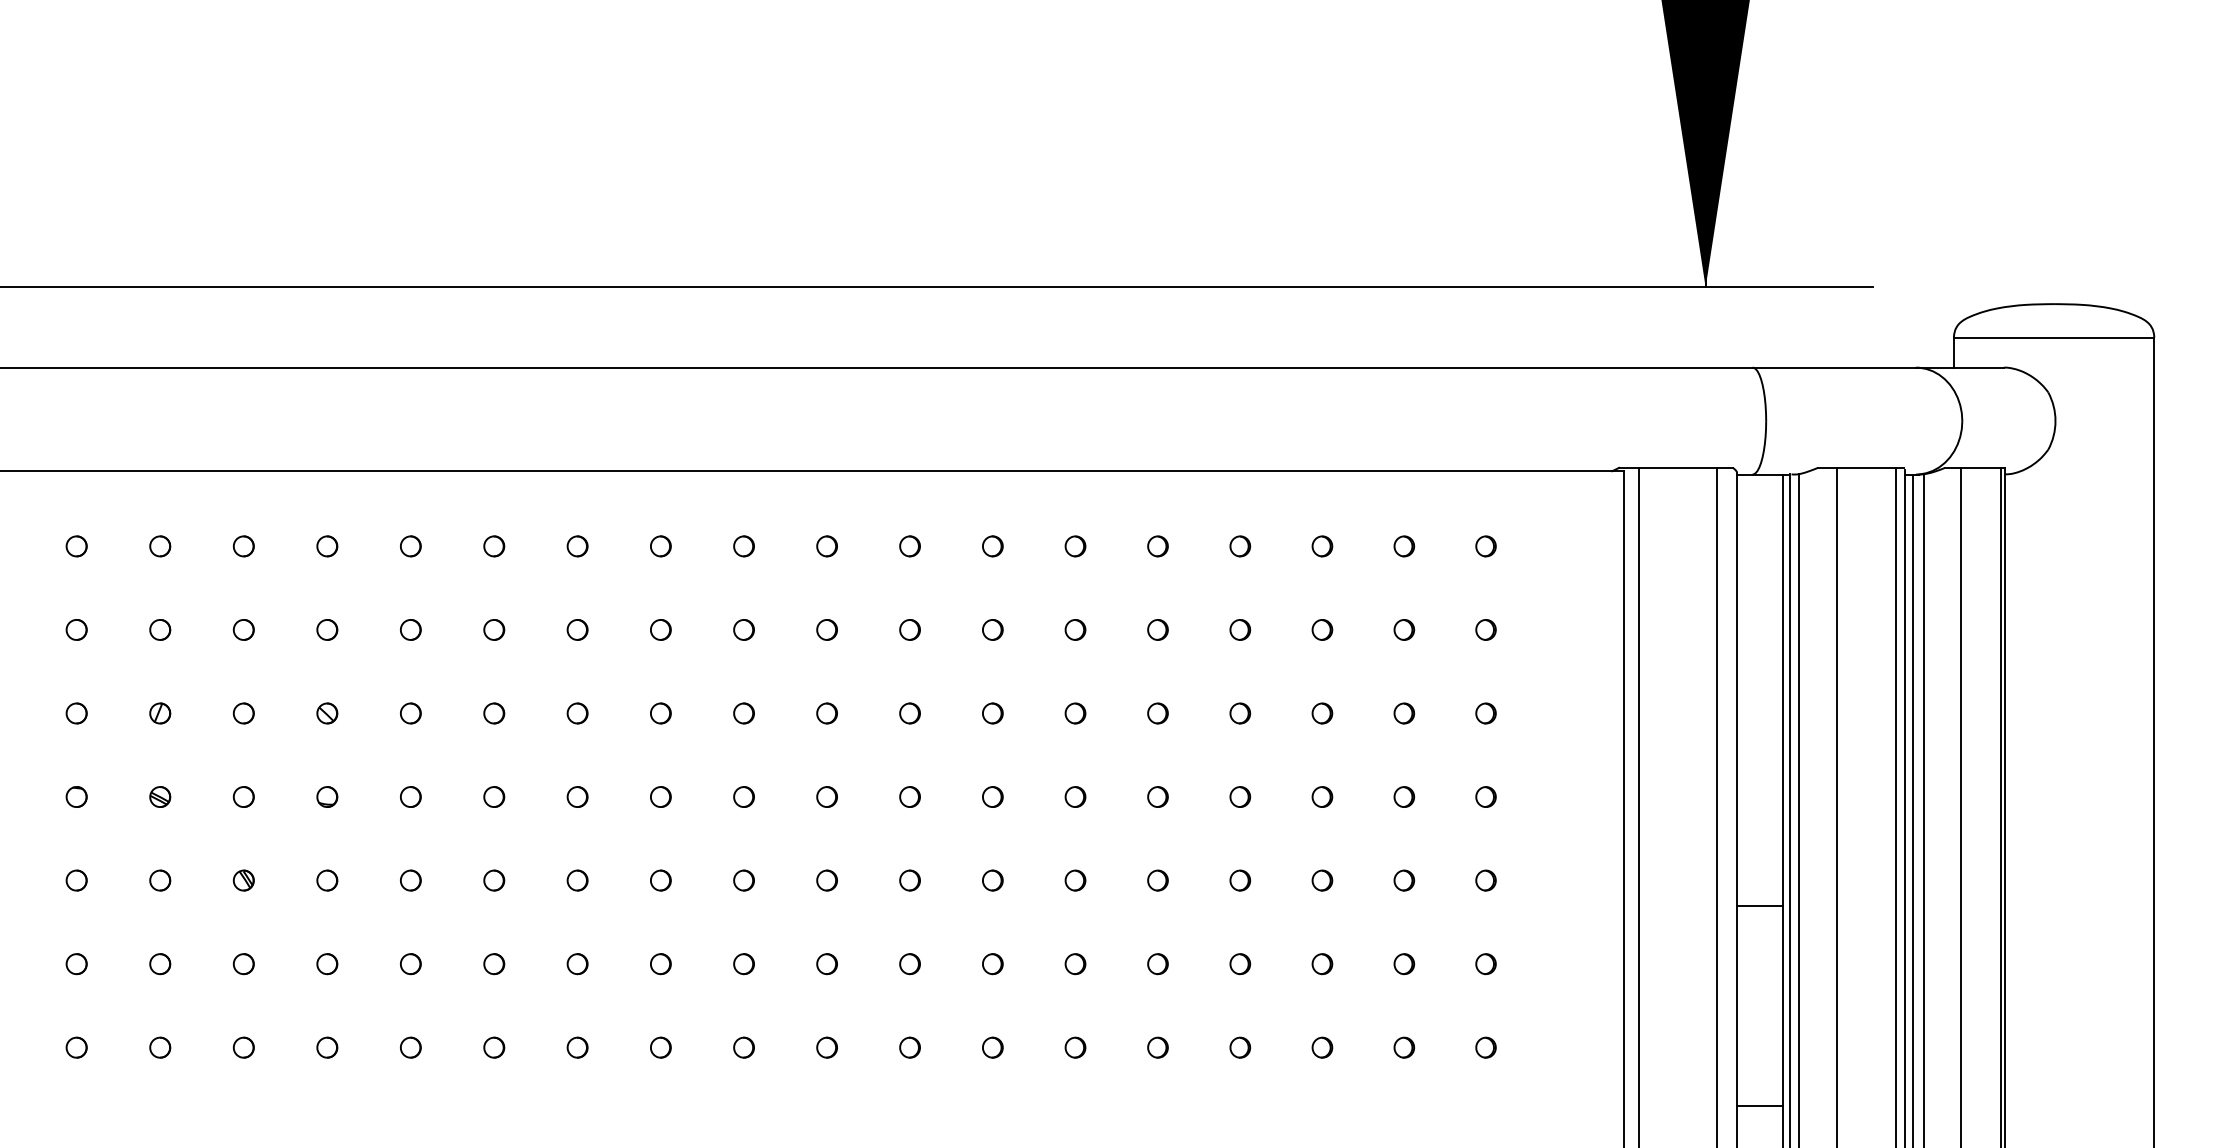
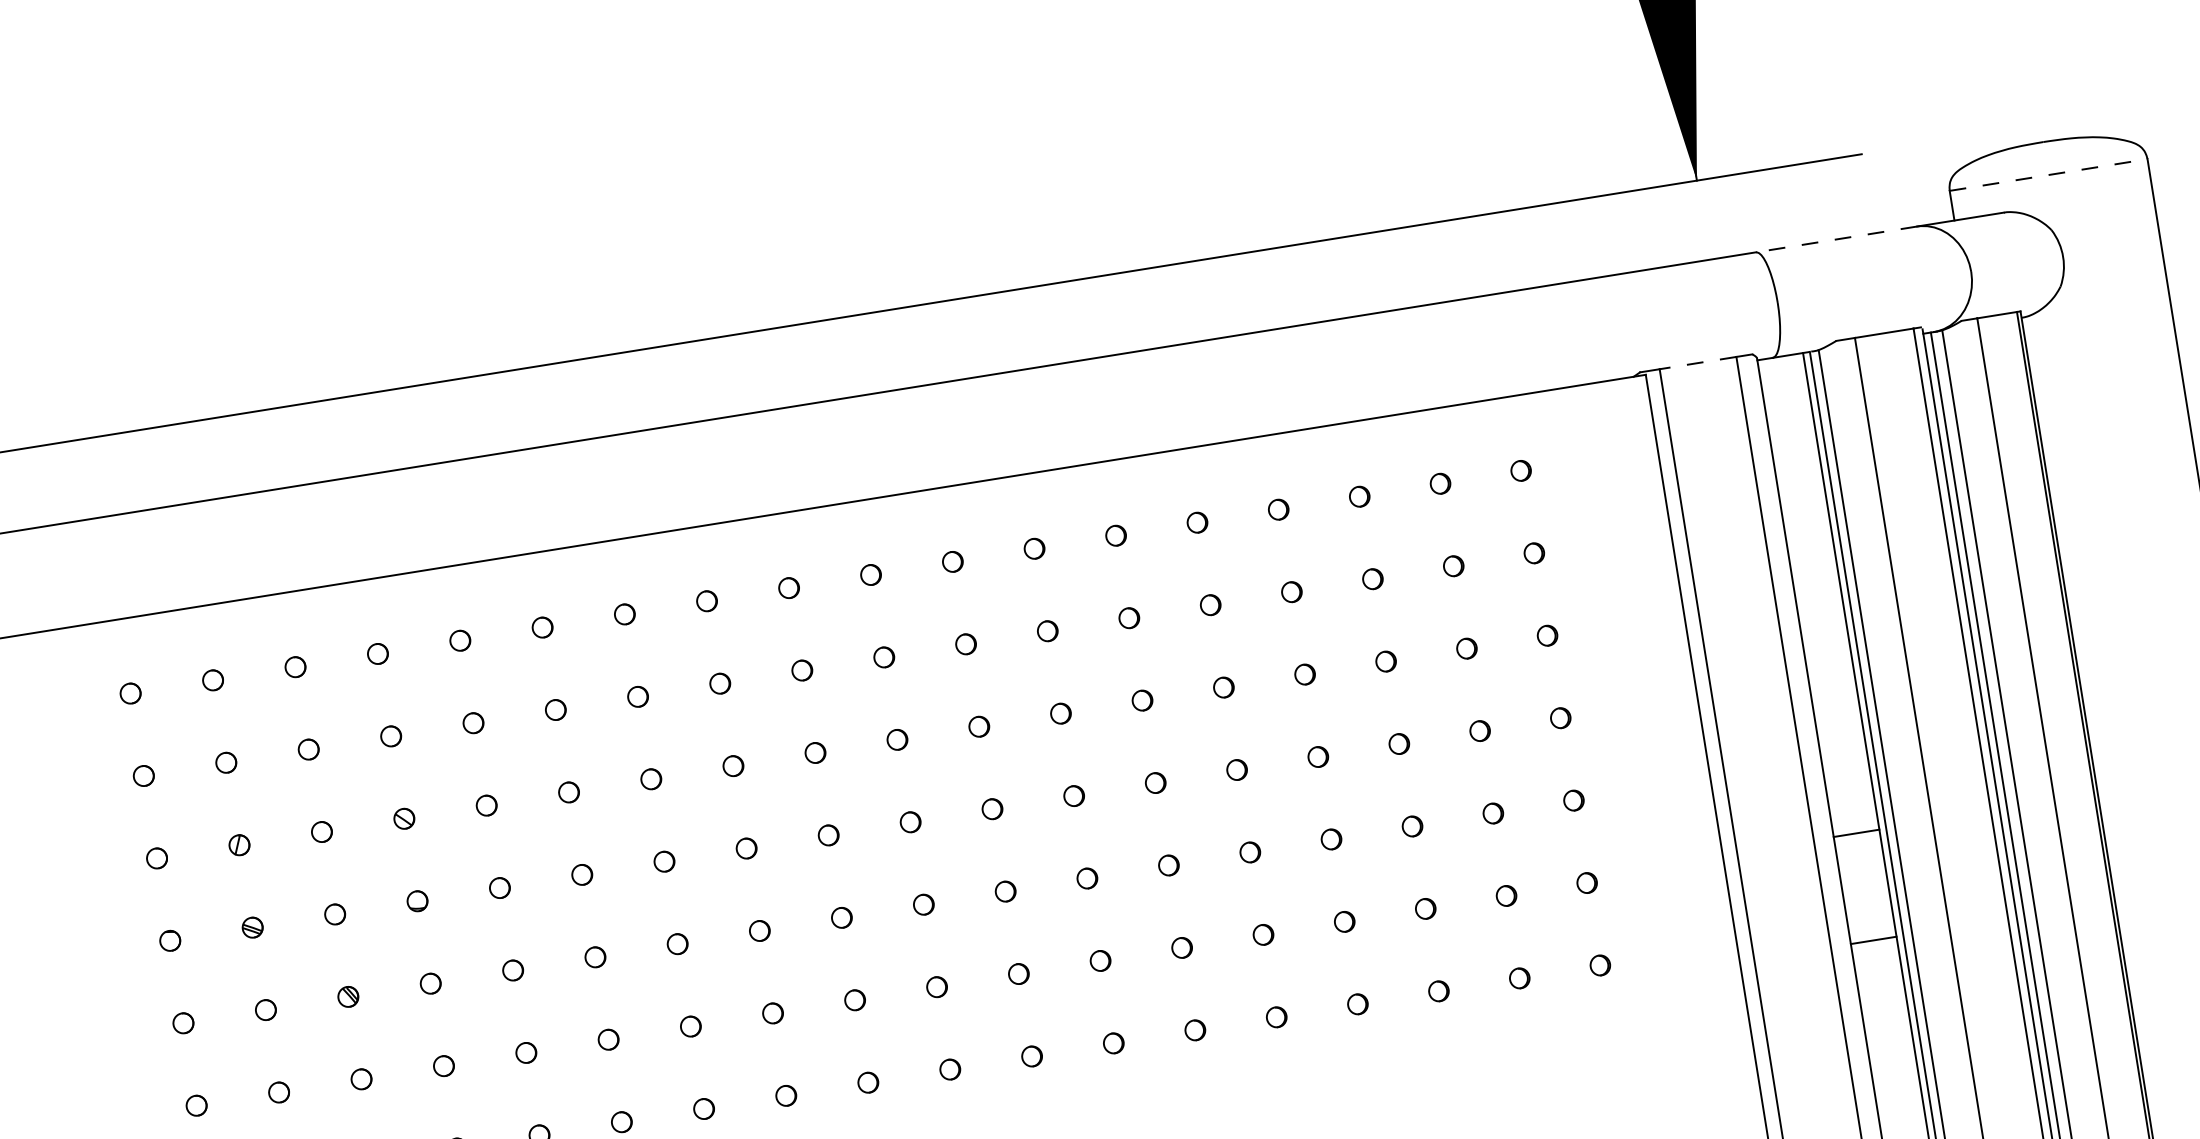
line: (2054, 337) -> (2049, 174), solid -> dashed
line: (1834, 367) -> (1836, 239), solid -> dashed
line: (1677, 467) -> (1697, 362), solid -> dashed
line: (1759, 905) -> (1855, 833), moved
line: (1759, 1106) -> (1873, 940), moved

